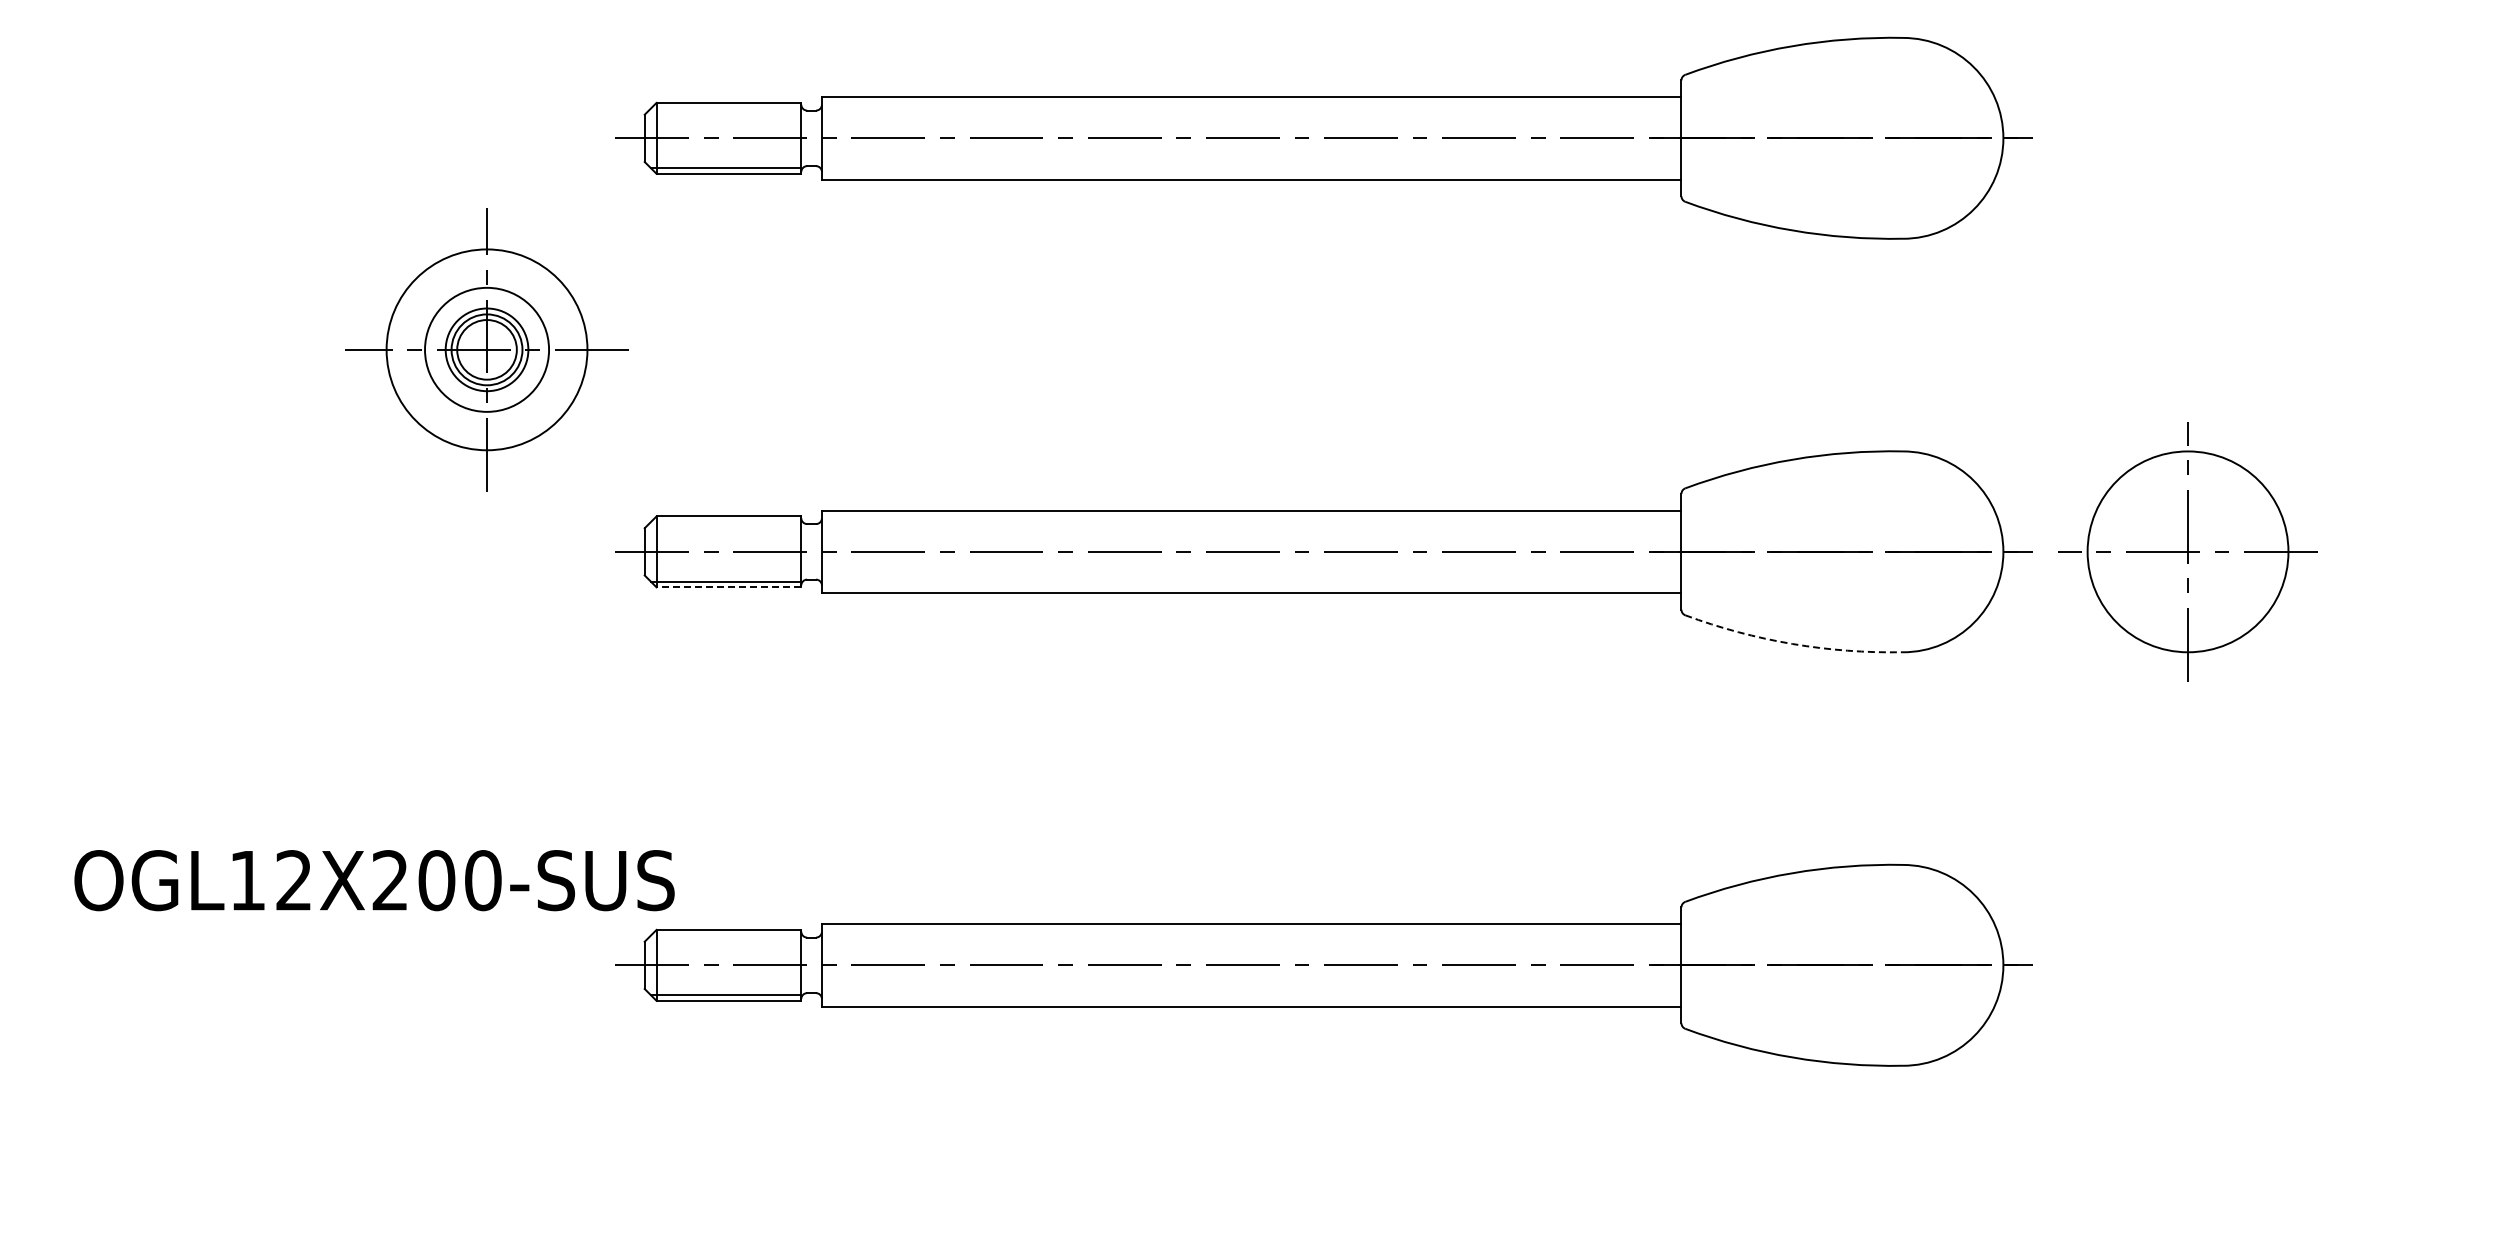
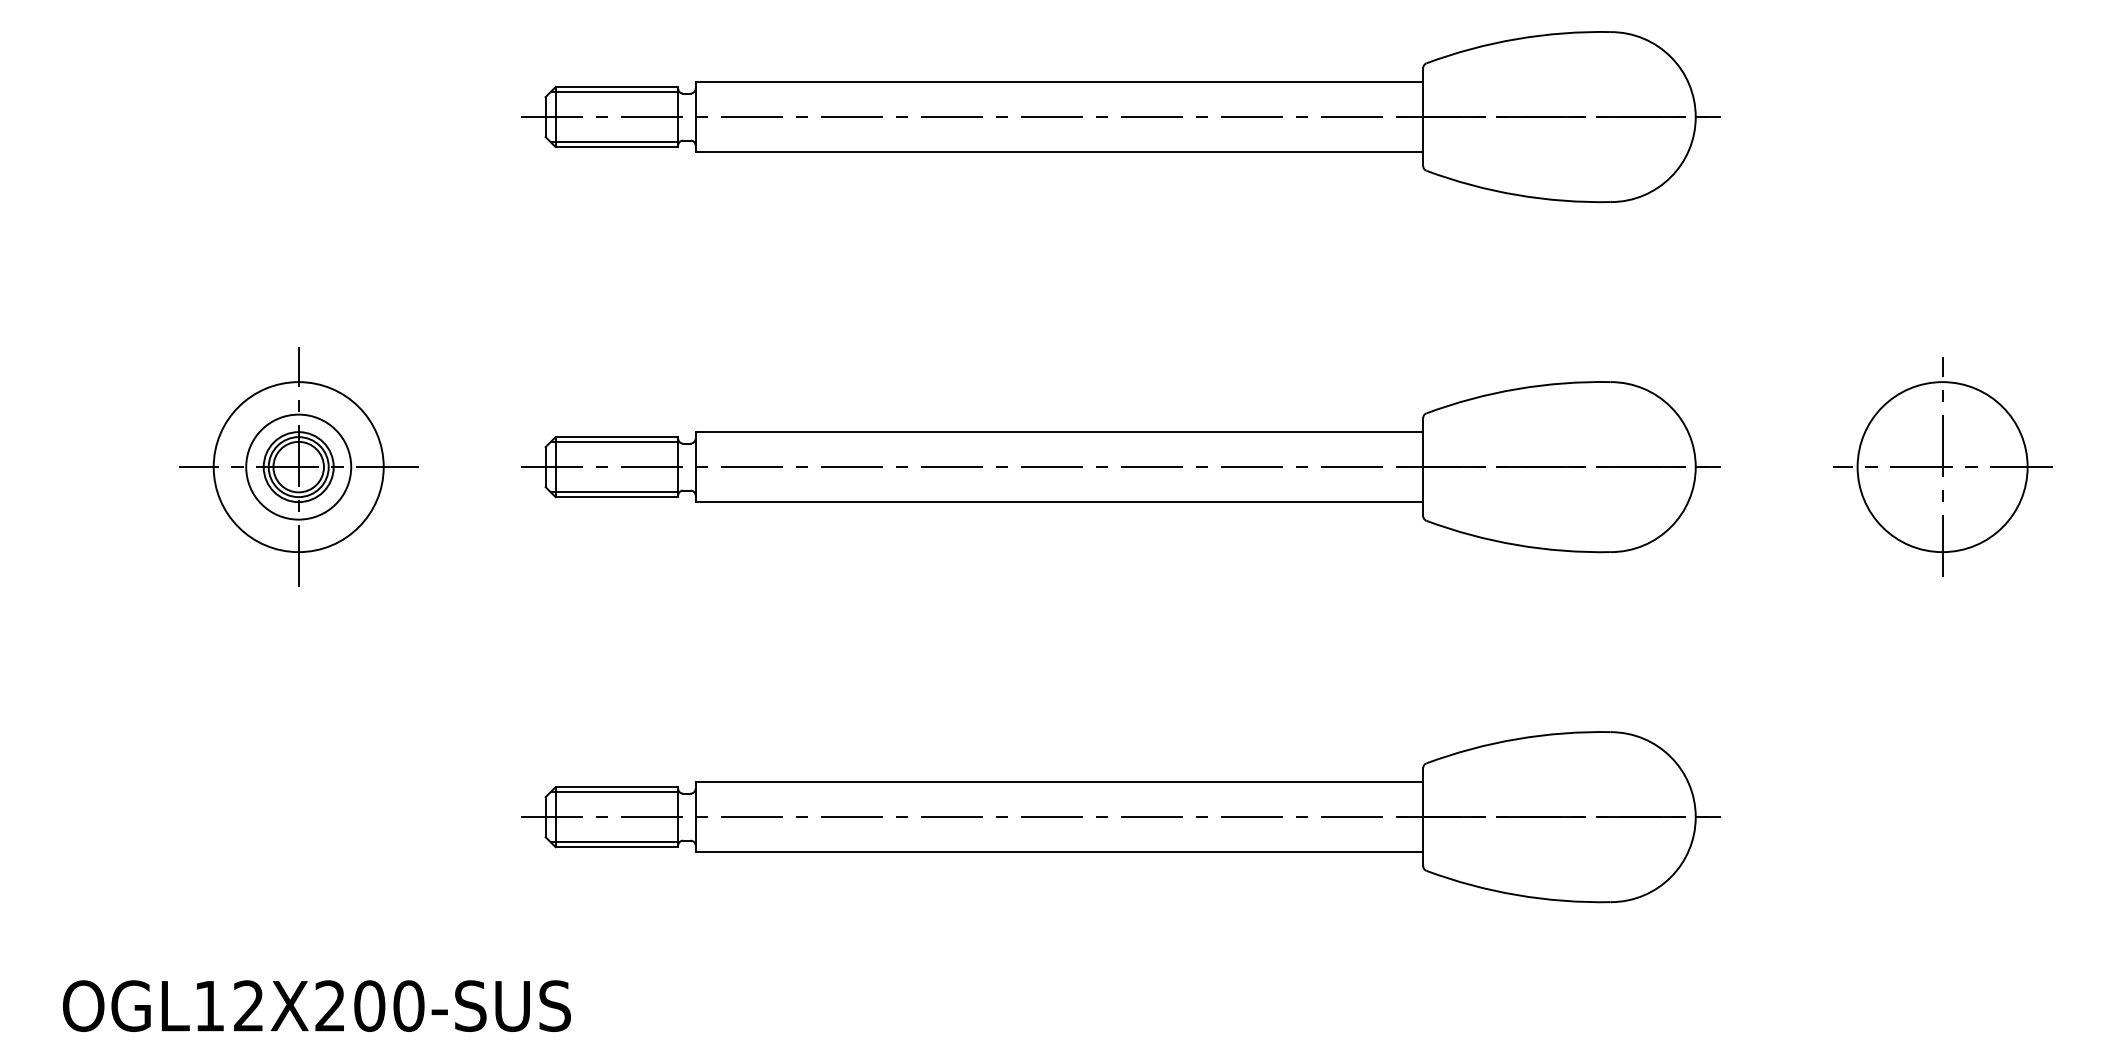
line: (725, 108) -> (614, 91), added
part: (486, 349) -> (298, 466), moved
line: (725, 521) -> (614, 441), added
part: (2187, 551) -> (1942, 466), moved
line: (728, 587) -> (616, 497), dashed -> solid
arc: (1792, 643) -> (1517, 544), dashed -> solid
text: (374, 880) -> (316, 1006), moved
line: (725, 935) -> (614, 791), added

